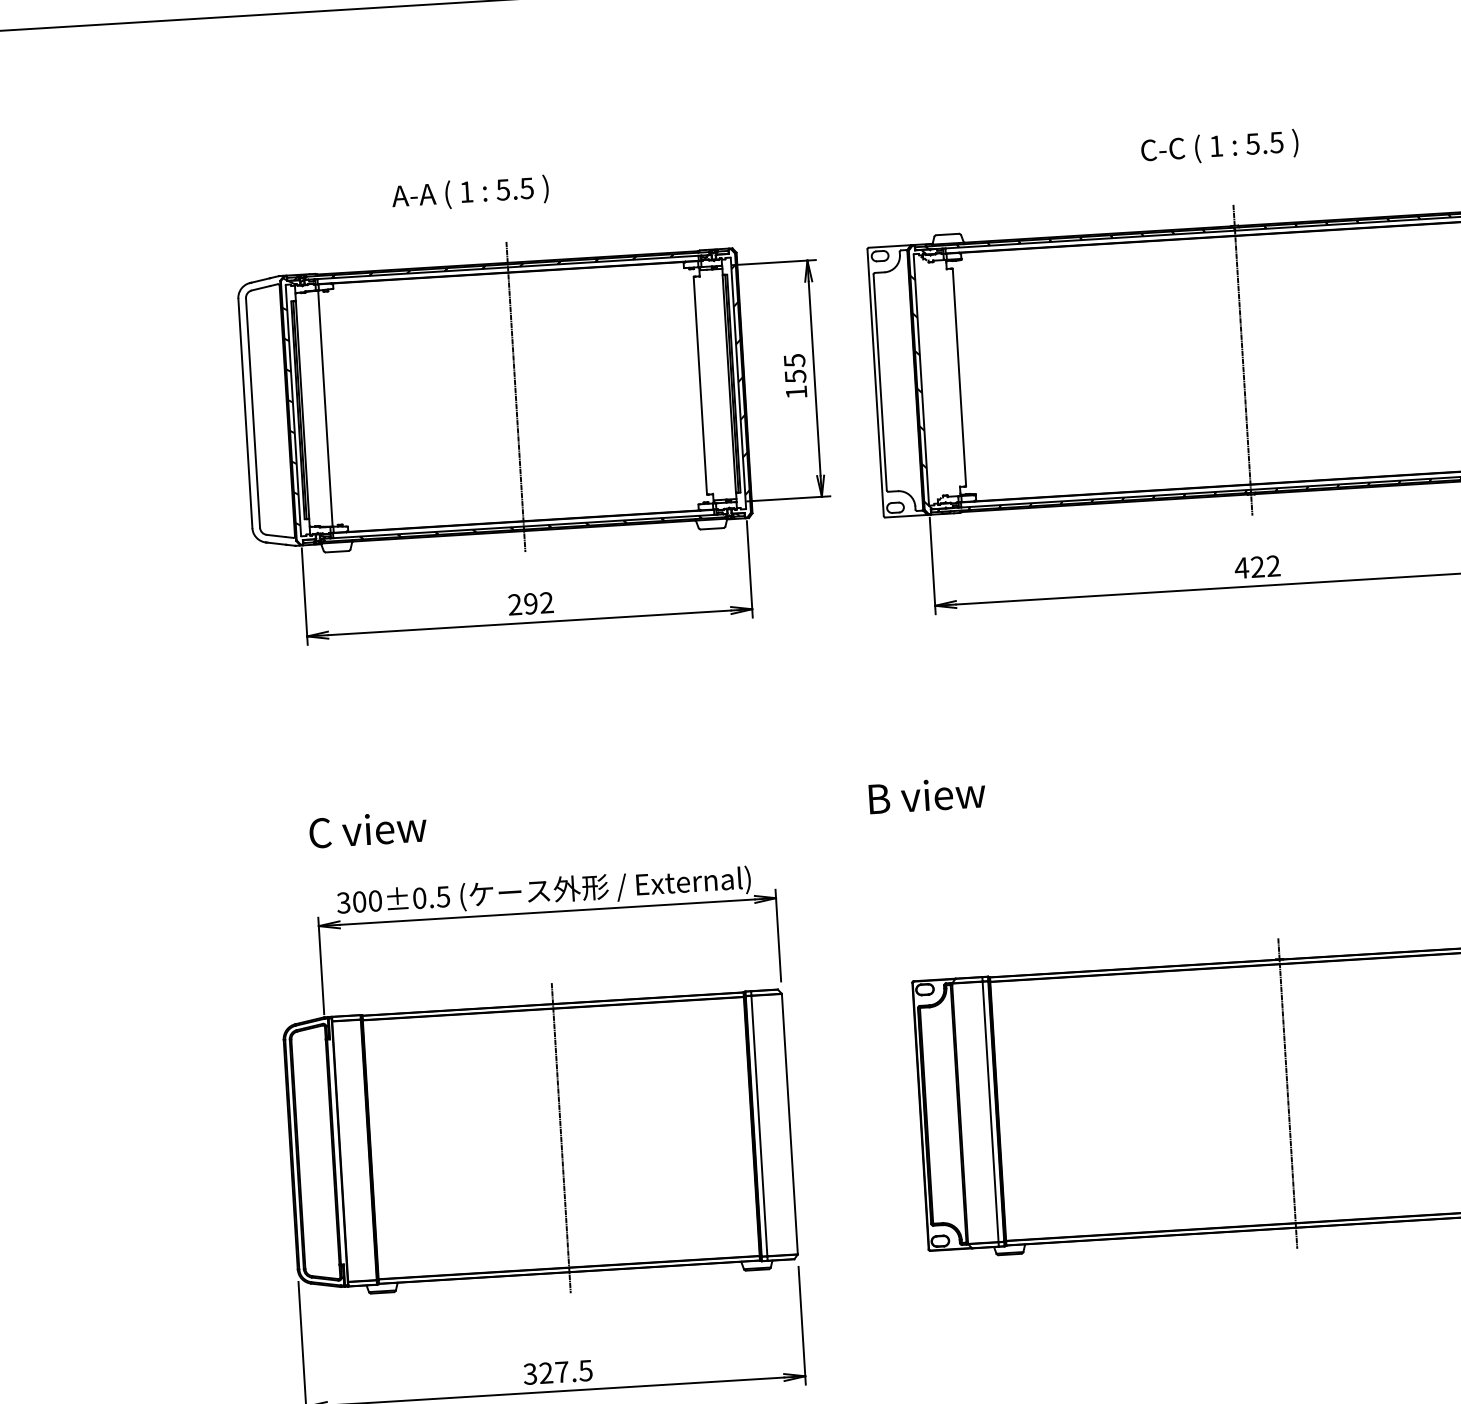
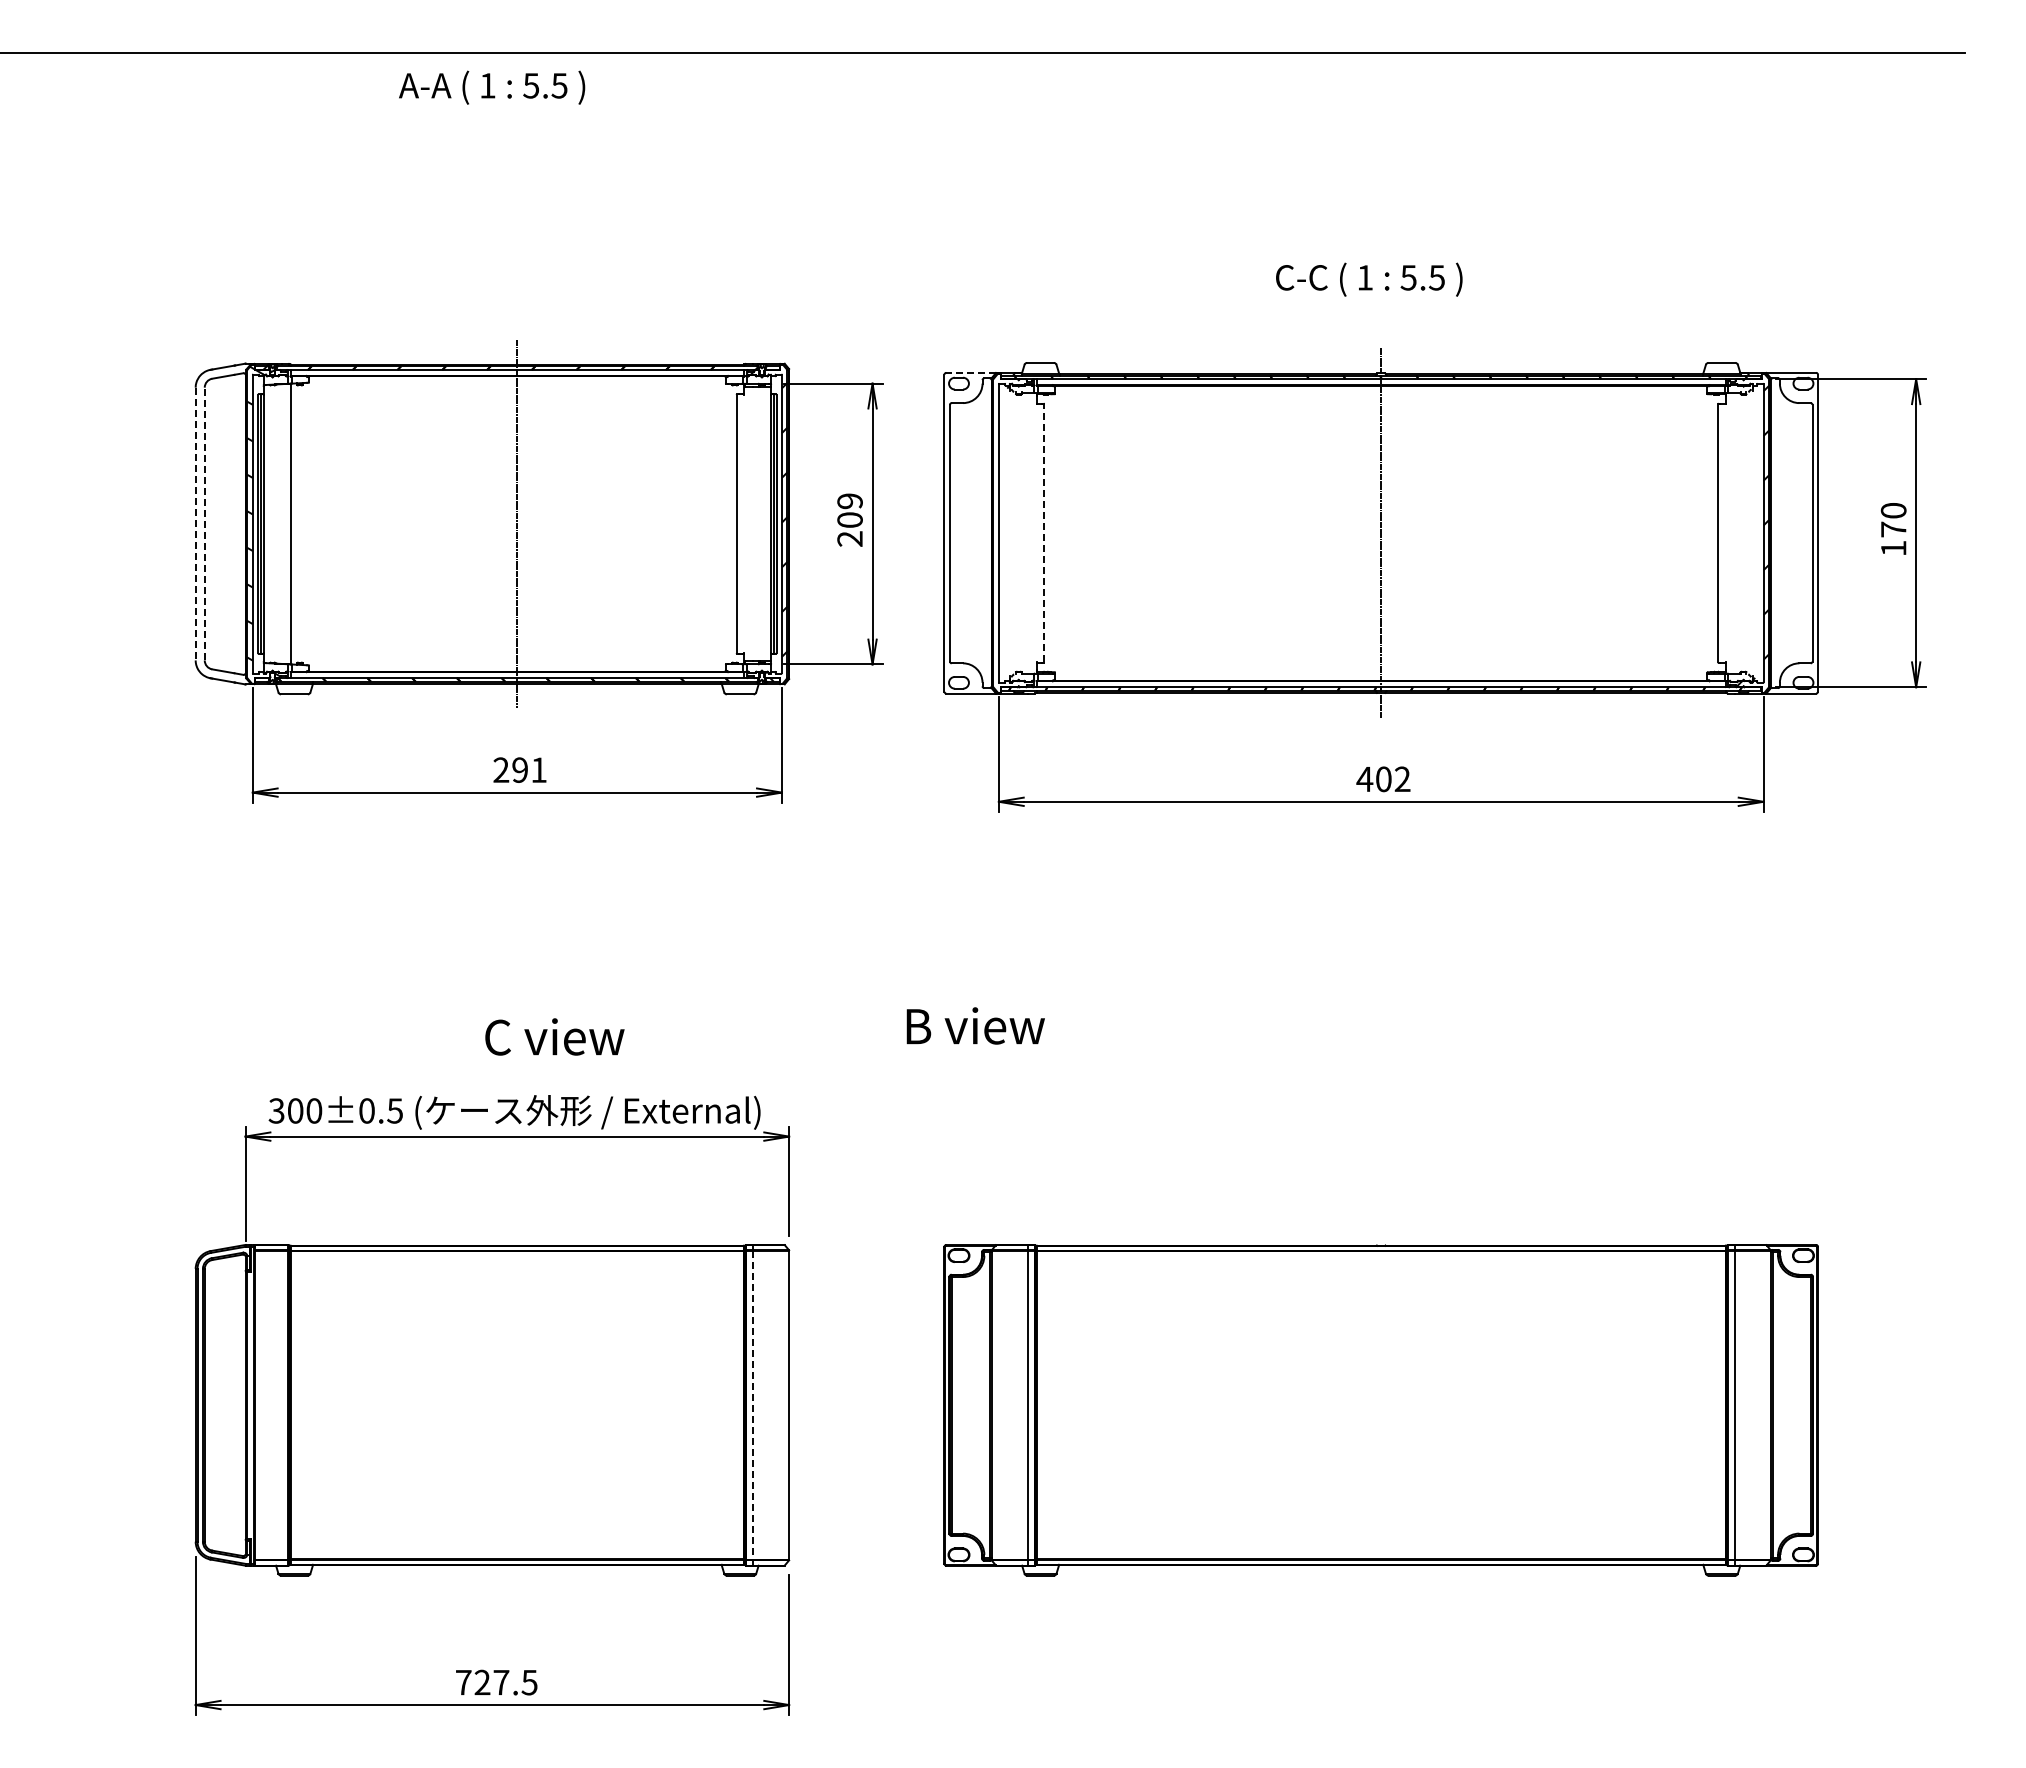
text: (470, 193) -> (492, 87), moved
line: (889, 246) -> (970, 372), solid -> dashed
text: (795, 376) -> (849, 519), 155 -> 209
line: (959, 376) -> (1044, 532), solid -> dashed
hatch: (925, 379) -> (1003, 533), removed
line: (252, 412) -> (204, 523), solid -> dashed
line: (245, 413) -> (195, 524), solid -> dashed
text: (1257, 567) -> (1383, 779), 422 -> 402
text: (546, 602) -> (538, 769), 292 -> 291
text: (367, 829) -> (554, 1036), moved
line: (1287, 1093) -> (1381, 1404), removed
line: (759, 1126) -> (752, 1405), solid -> dashed
line: (561, 1137) -> (517, 1404), removed
text: (530, 1374) -> (463, 1682), 327.5 -> 727.5

